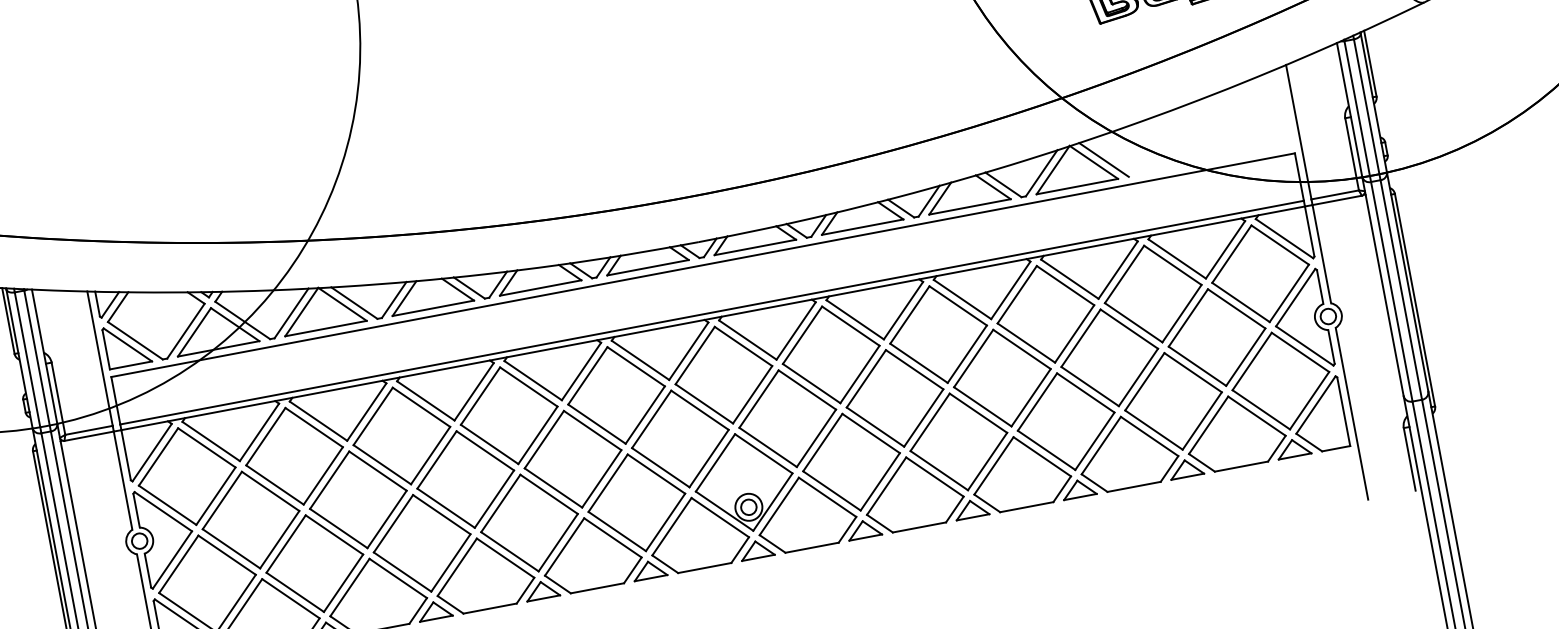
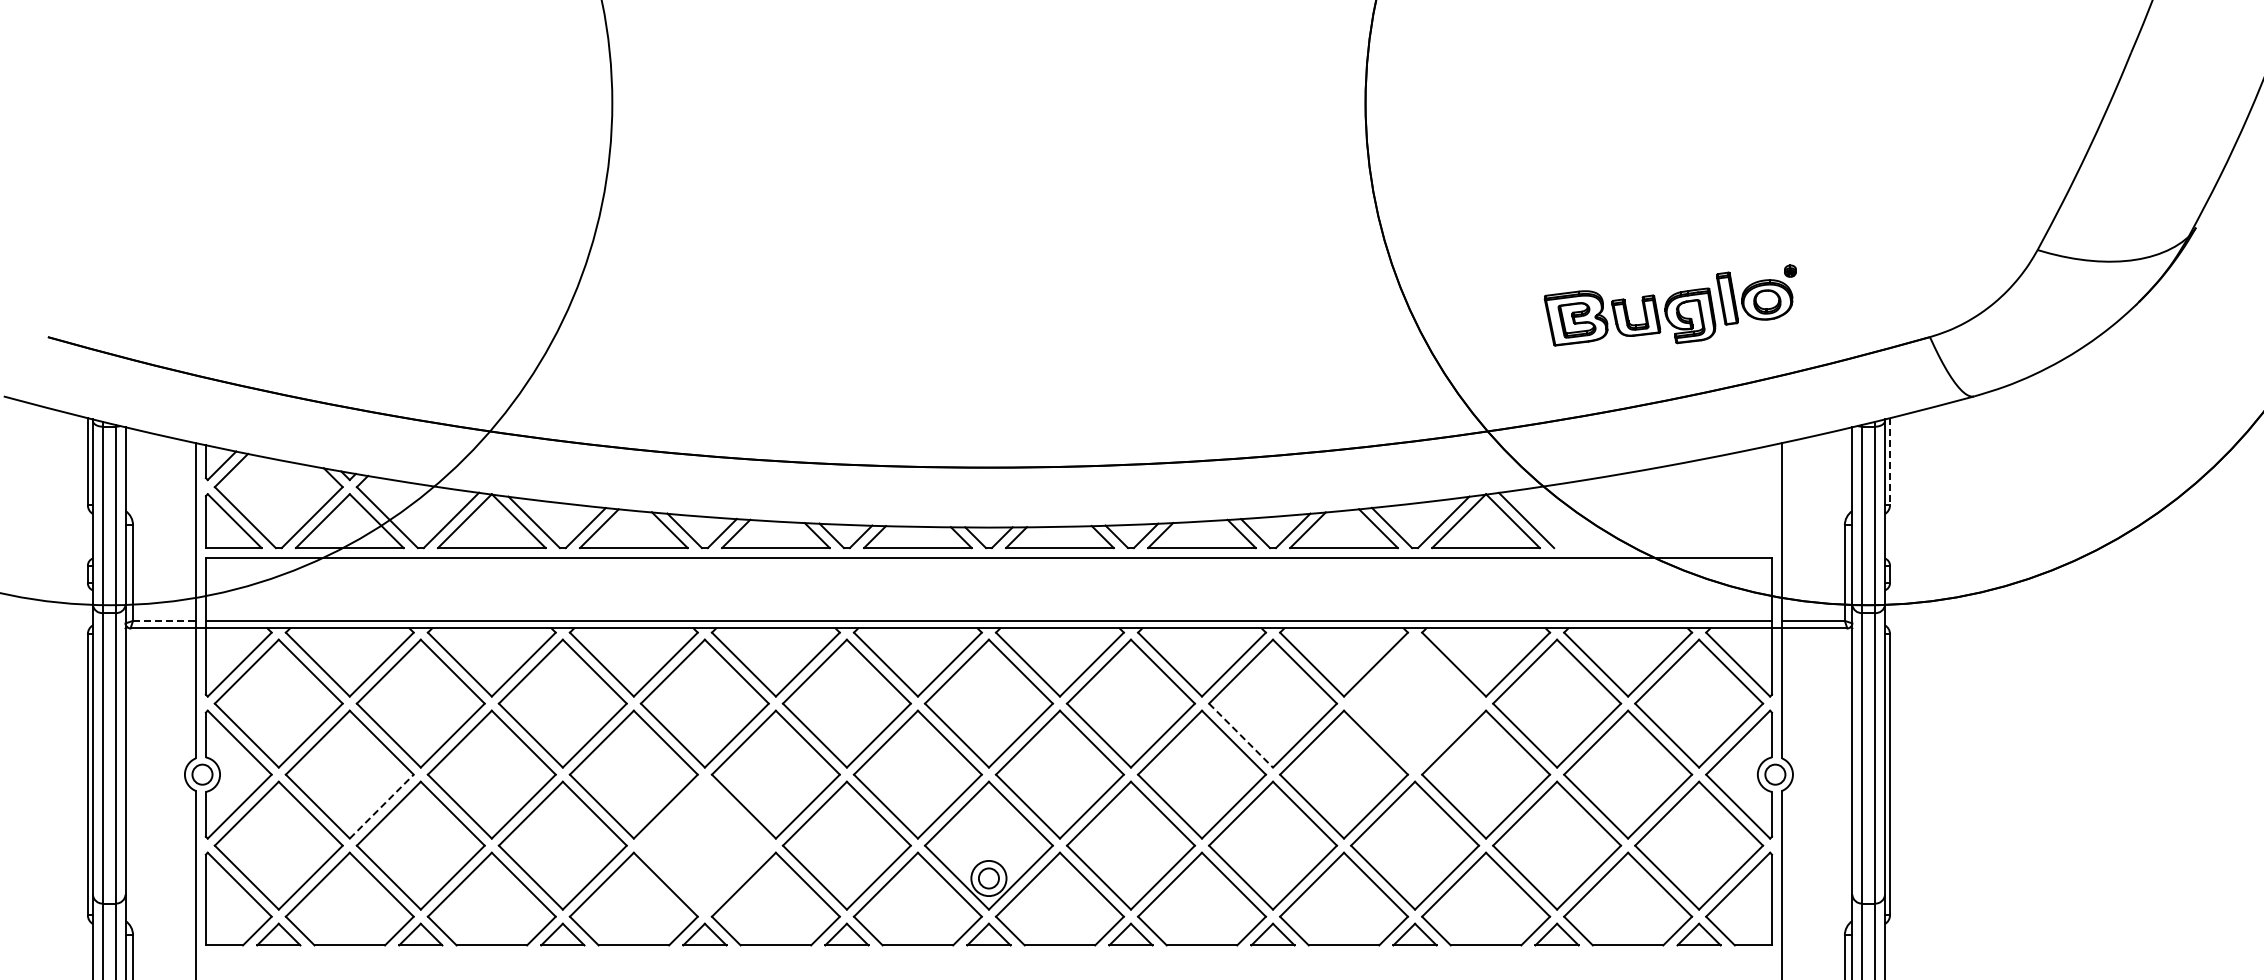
line: (1370, 63) -> (1890, 461), solid -> dashed
part: (1046, 314) -> (1415, 703), removed
line: (919, 363) -> (1241, 735), solid -> dashed
line: (88, 430) -> (164, 620), solid -> dashed
part: (529, 522) -> (704, 845), removed
line: (280, 539) -> (382, 806), solid -> dashed

